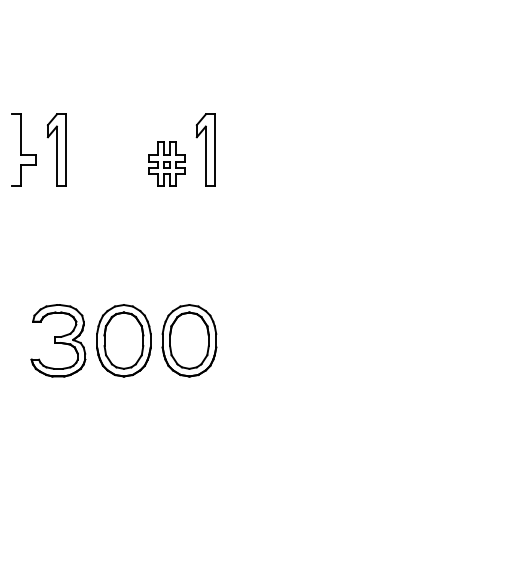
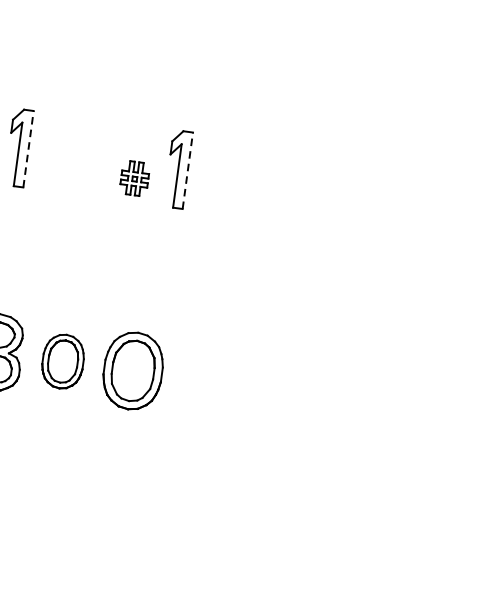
line: (65, 150) -> (28, 149), solid -> dashed
line: (214, 150) -> (187, 171), solid -> dashed
part: (166, 163) -> (134, 178), size x0.7
part: (123, 340) -> (62, 361), size x0.7

